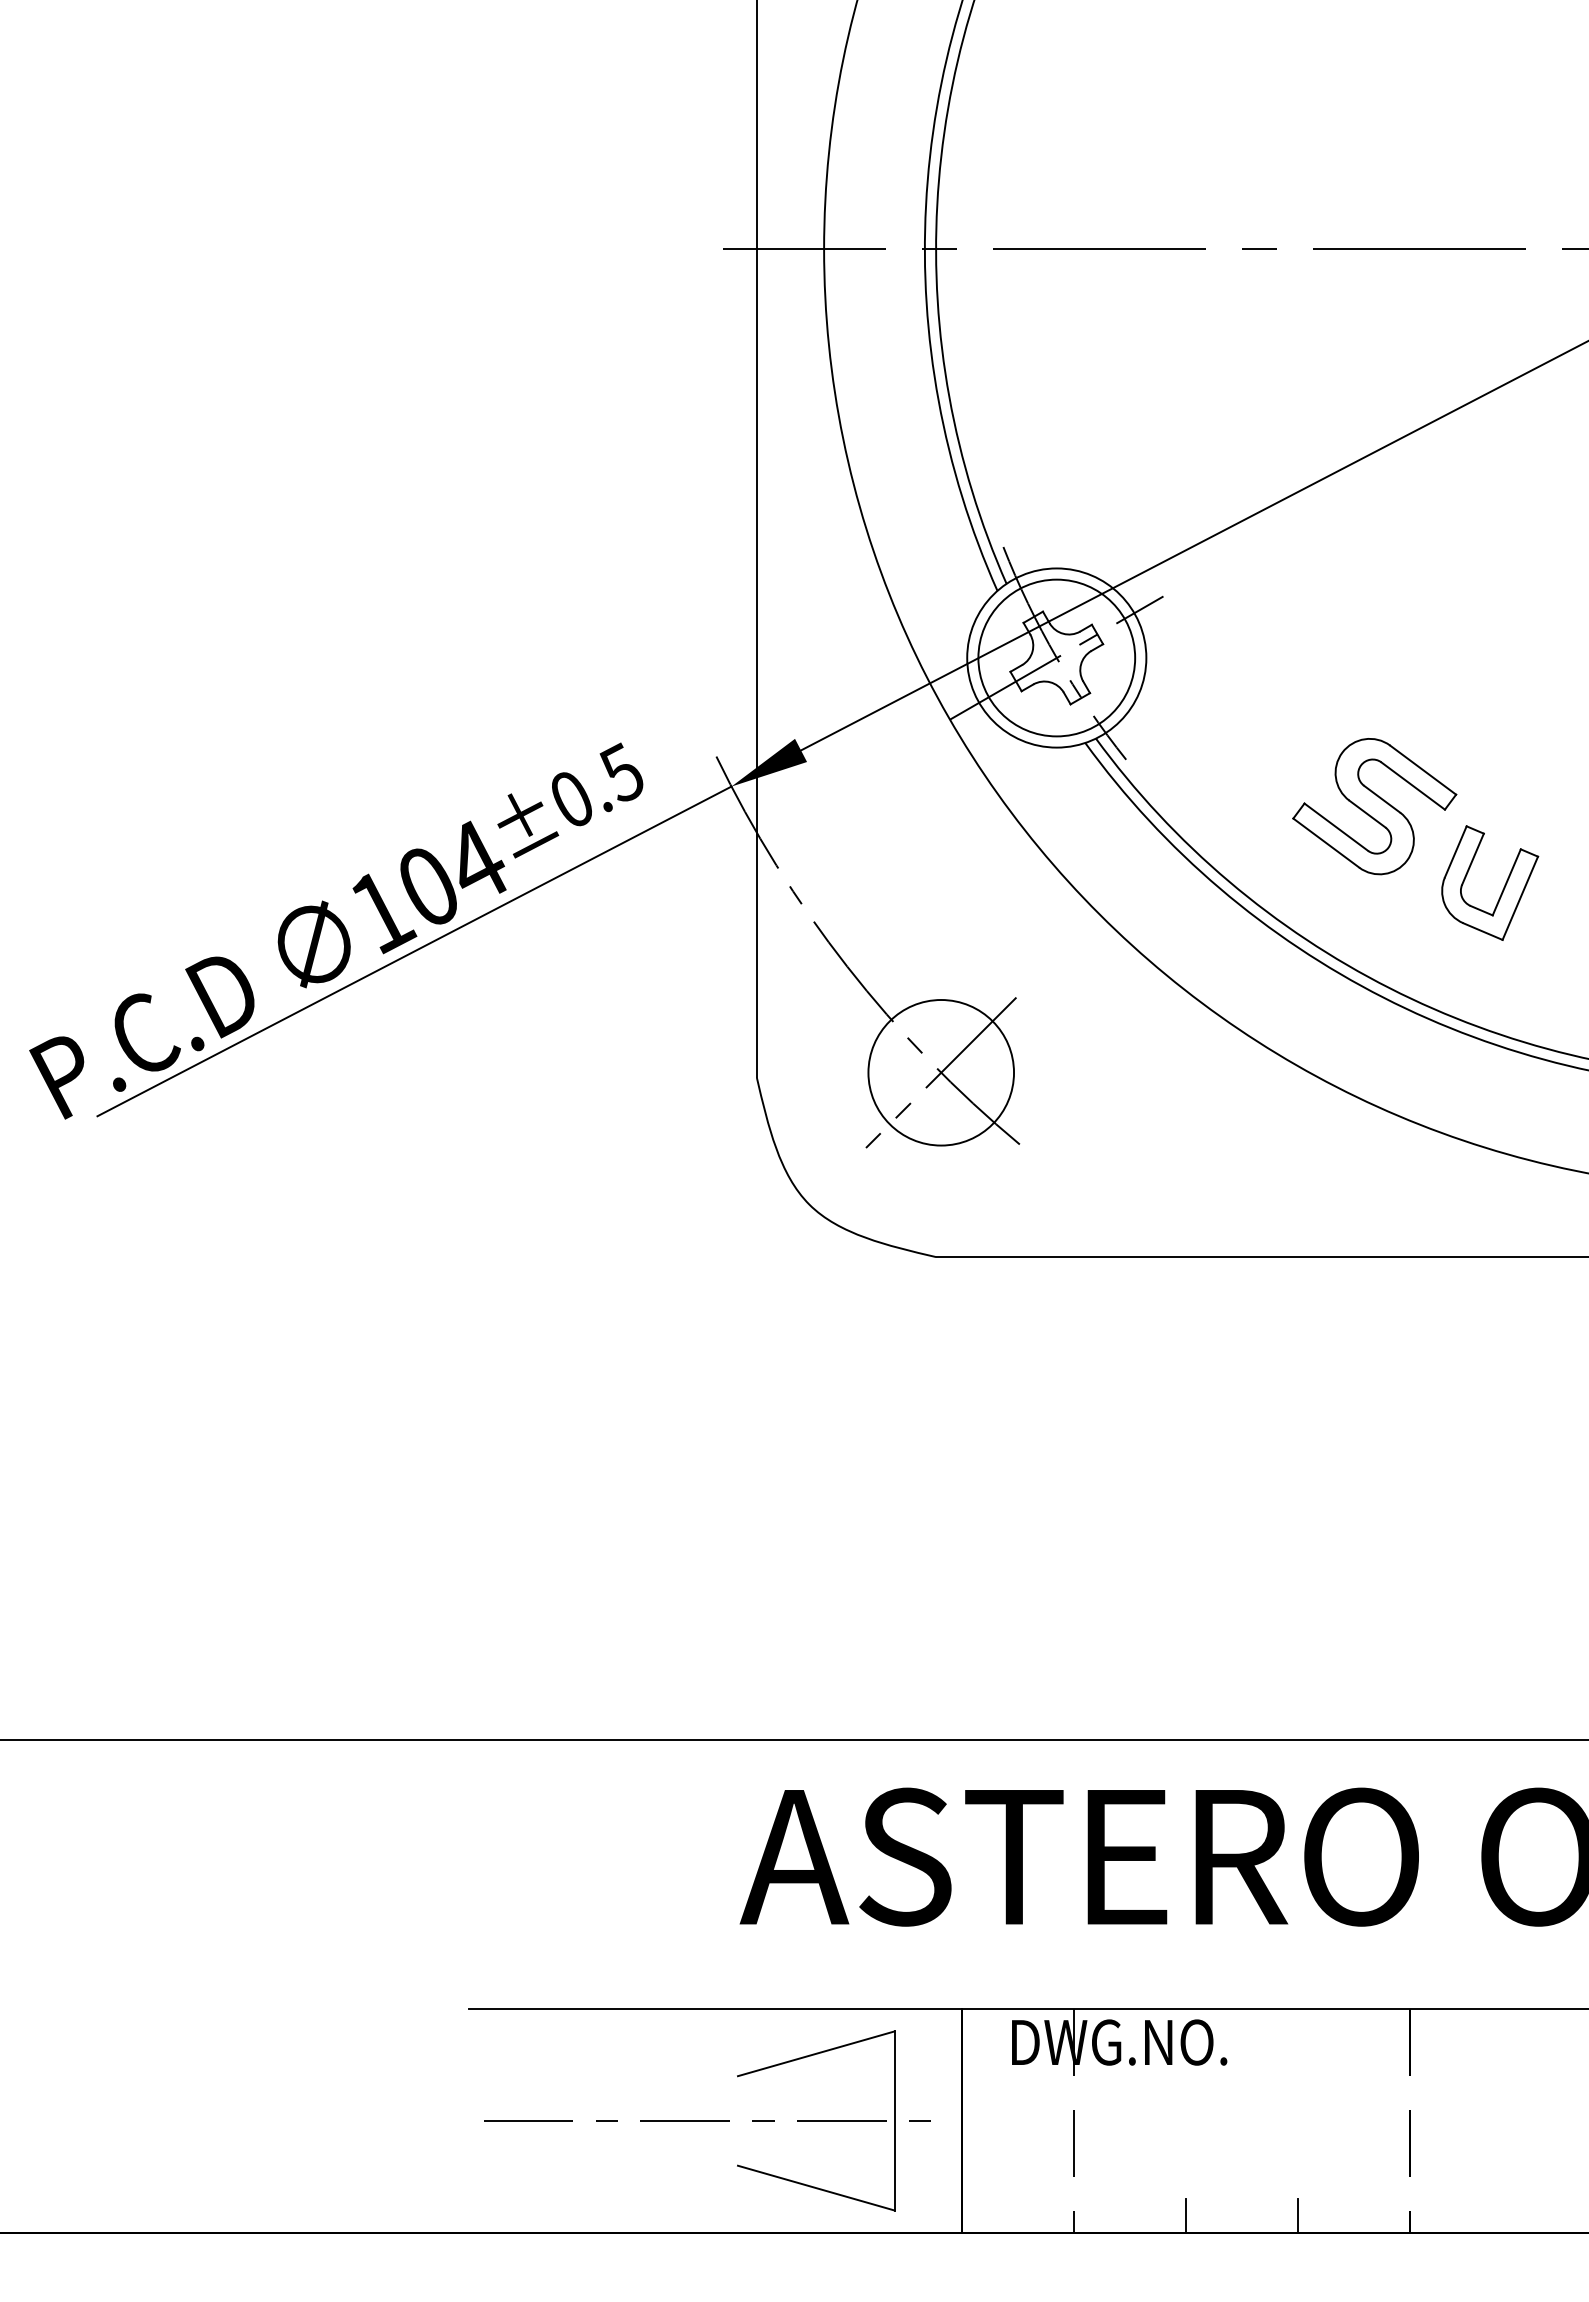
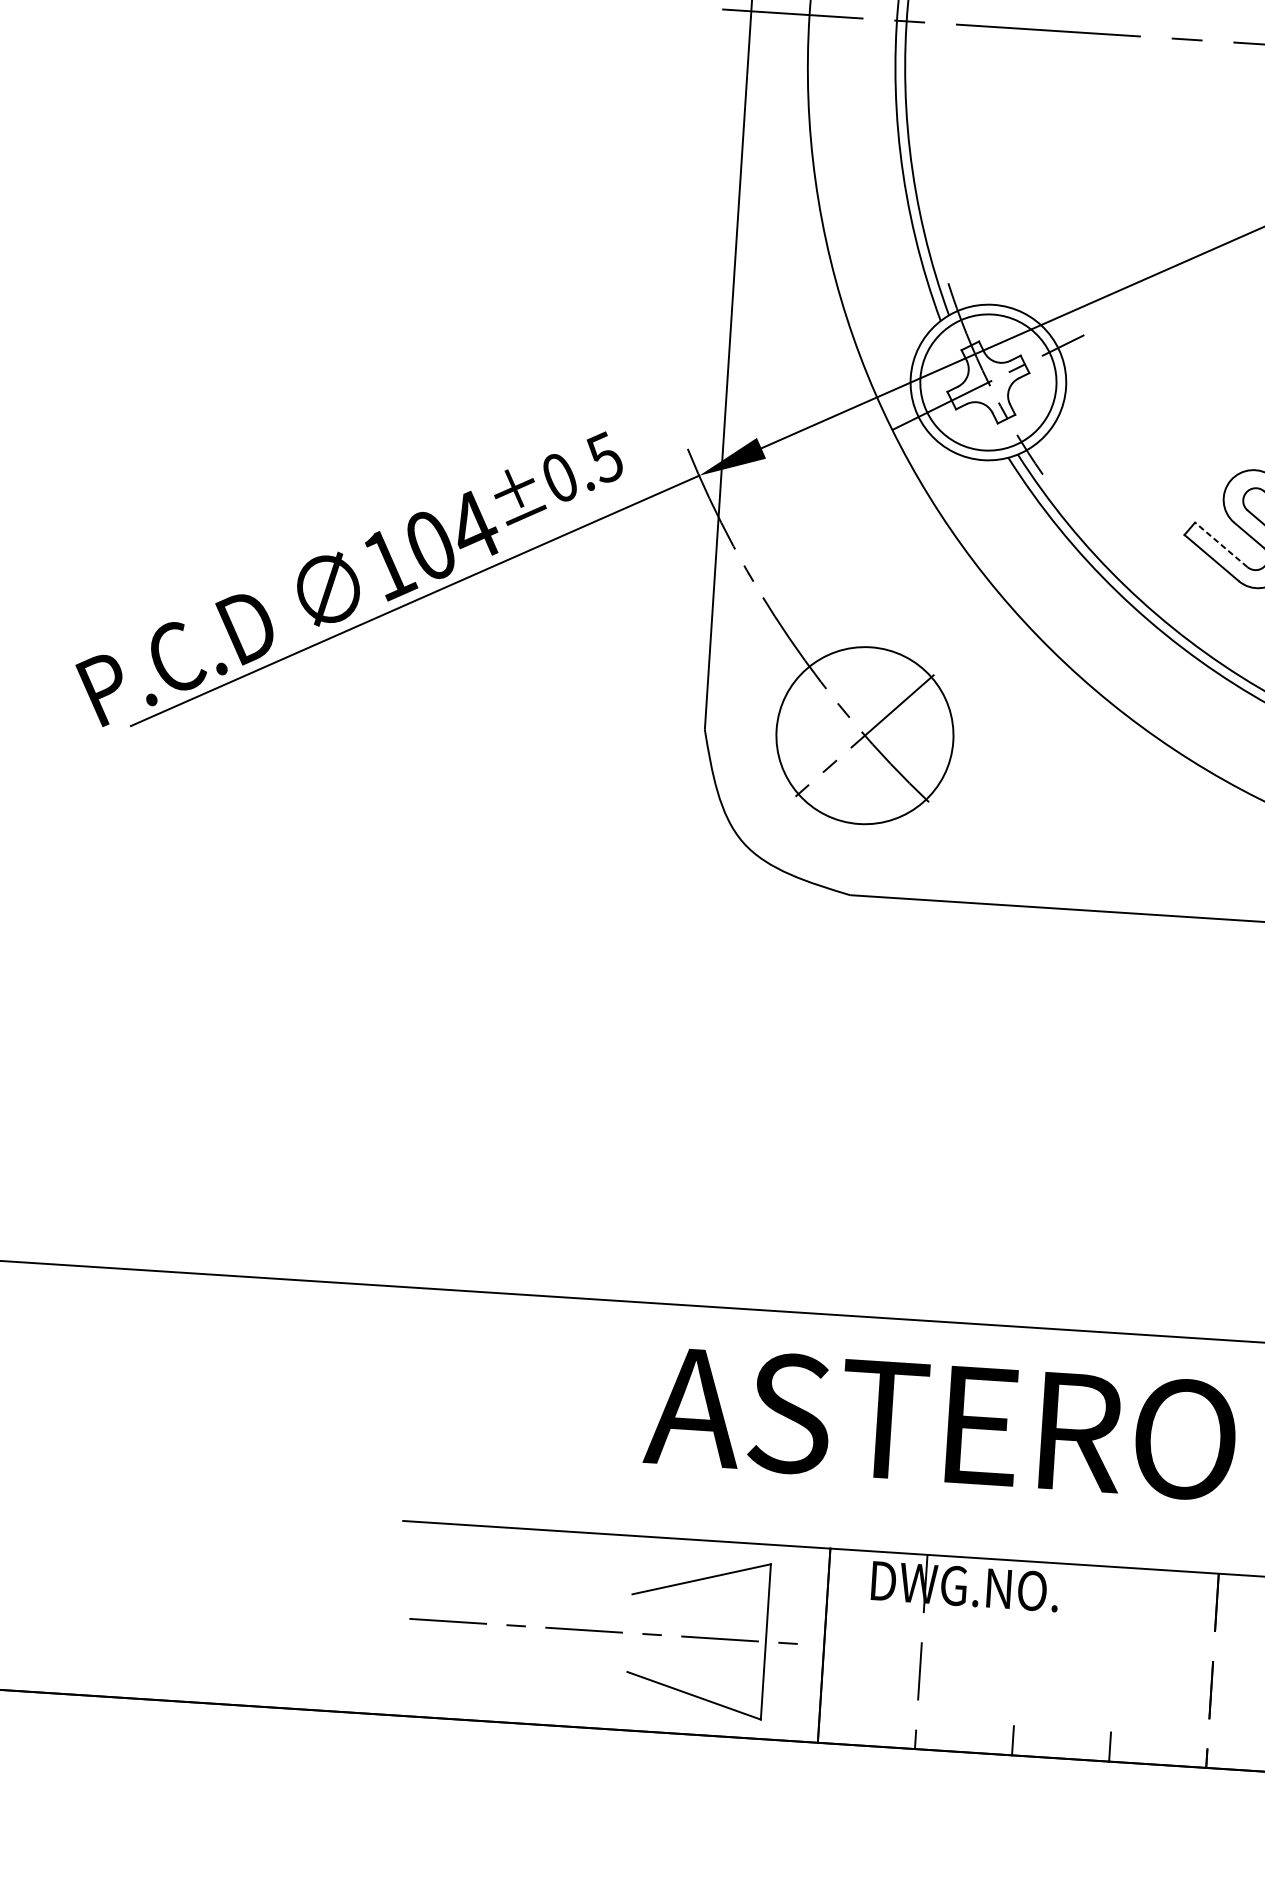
line: (1336, 827) -> (1221, 545), solid -> dashed
circle: (941, 1072) -> (865, 735), size x1.4

